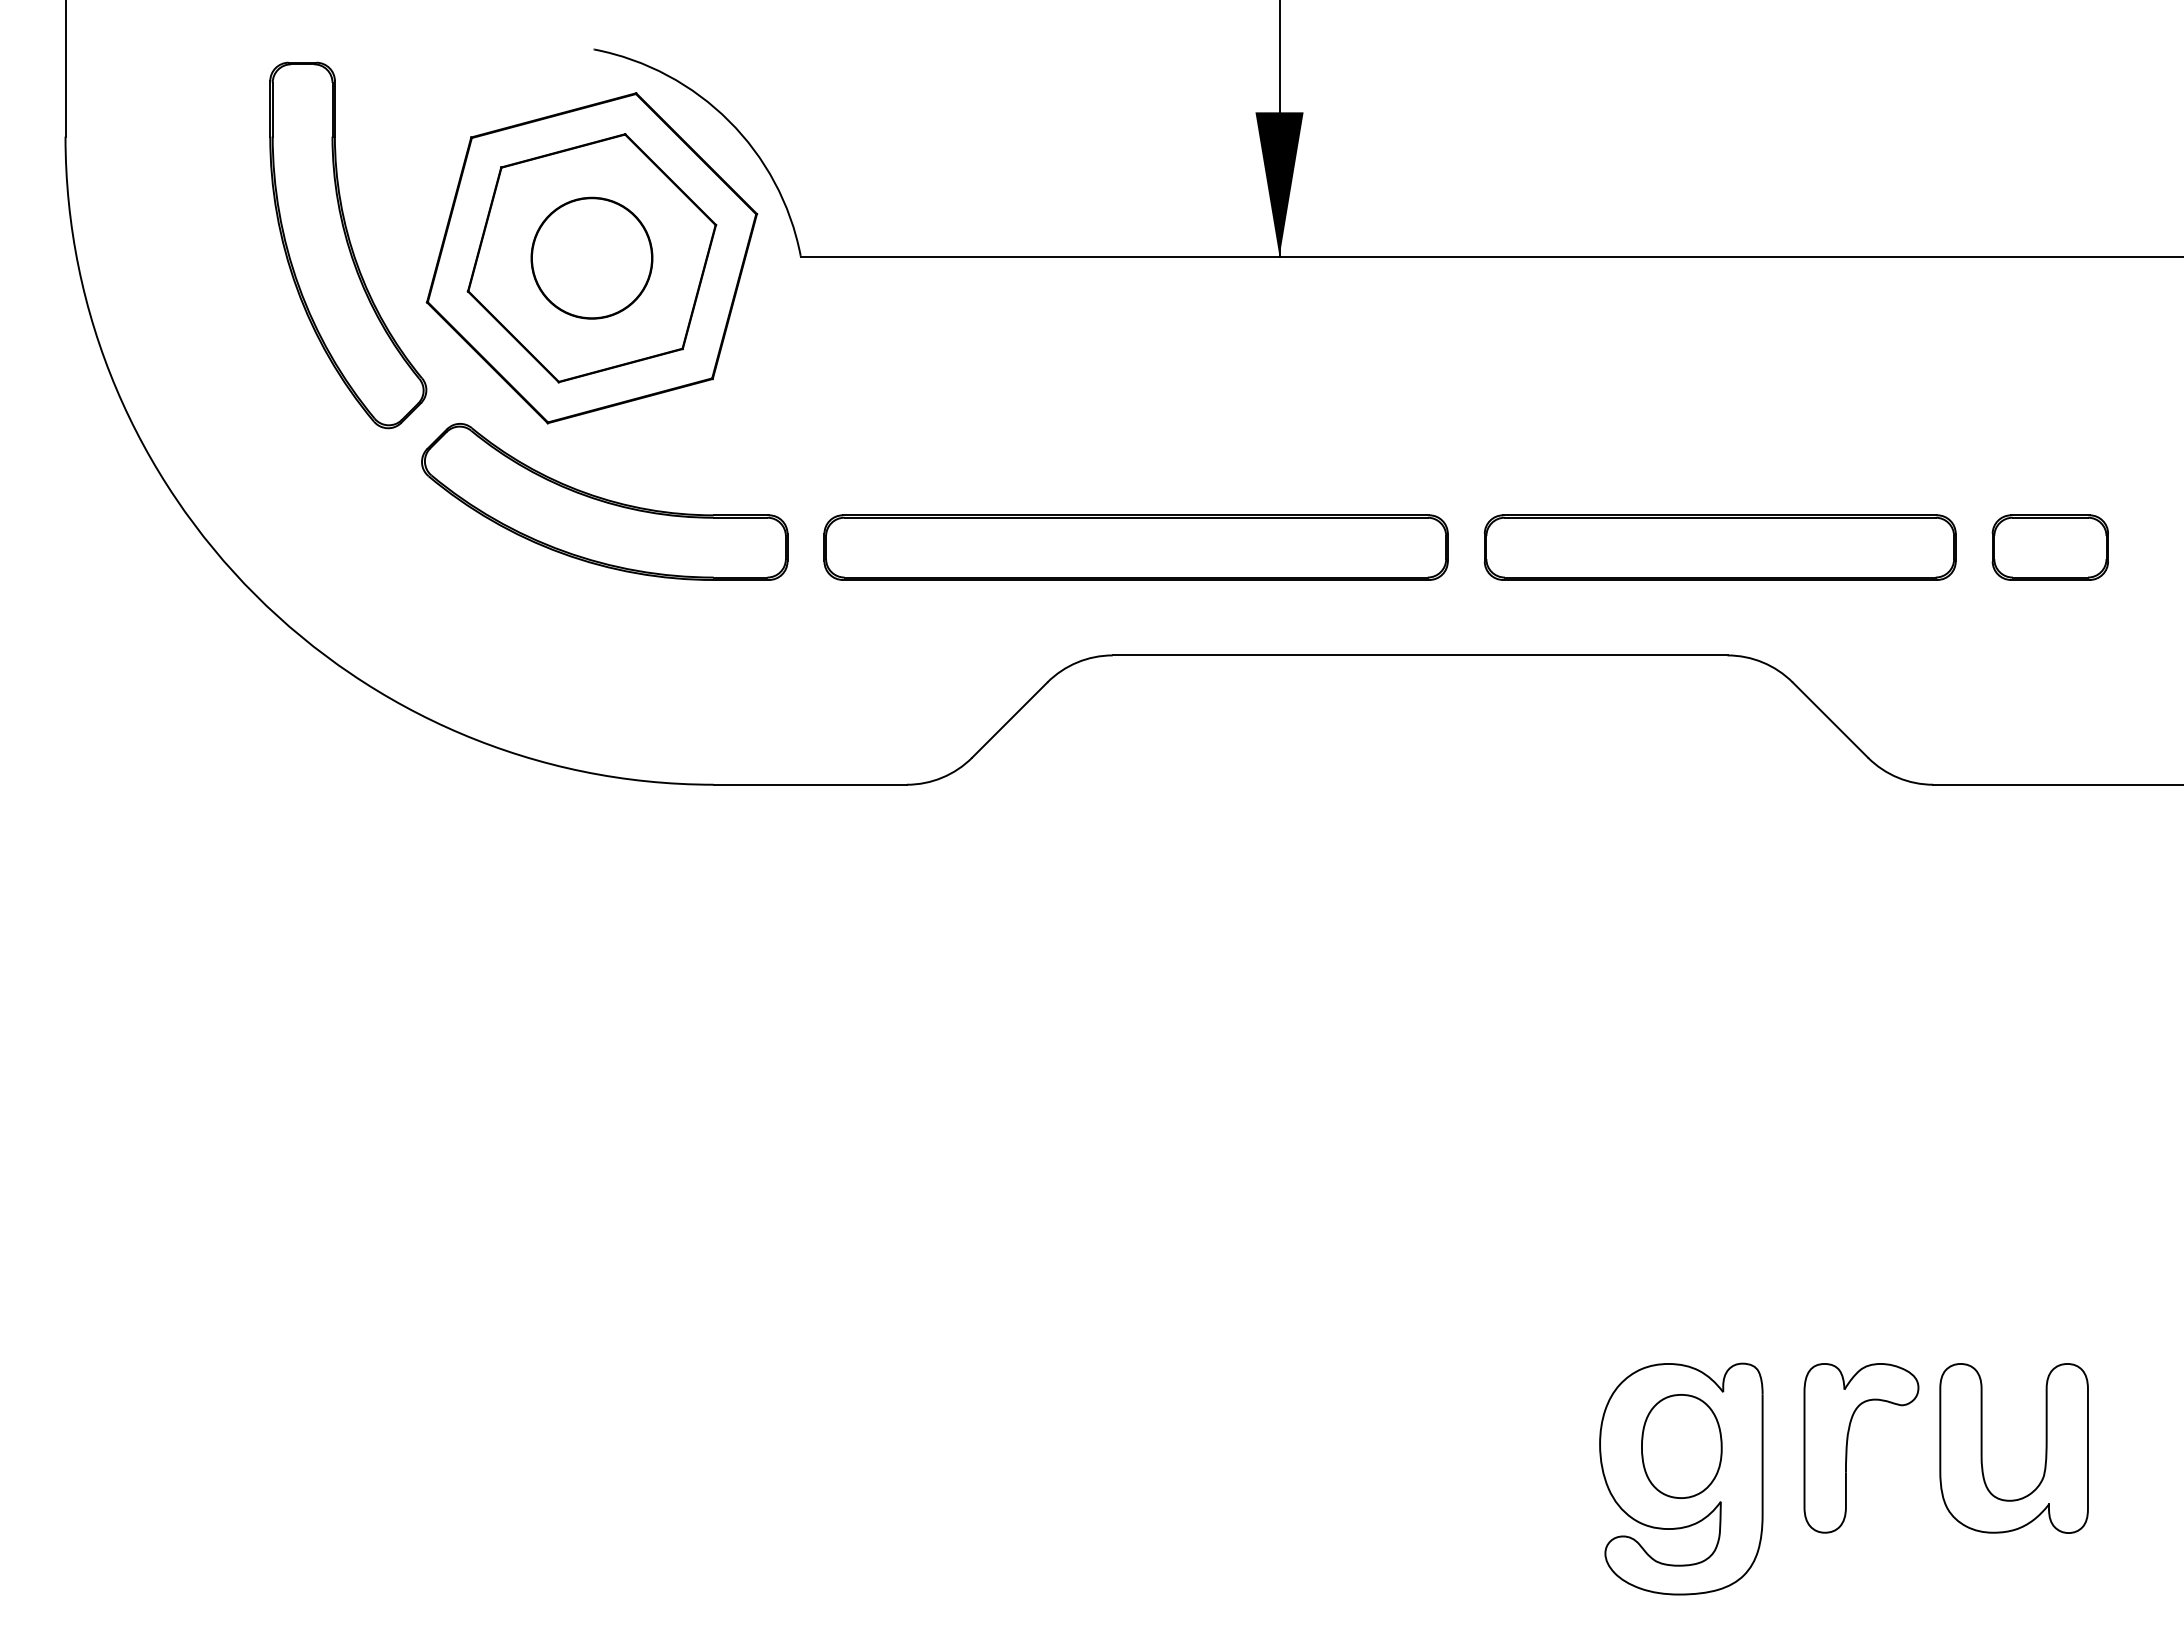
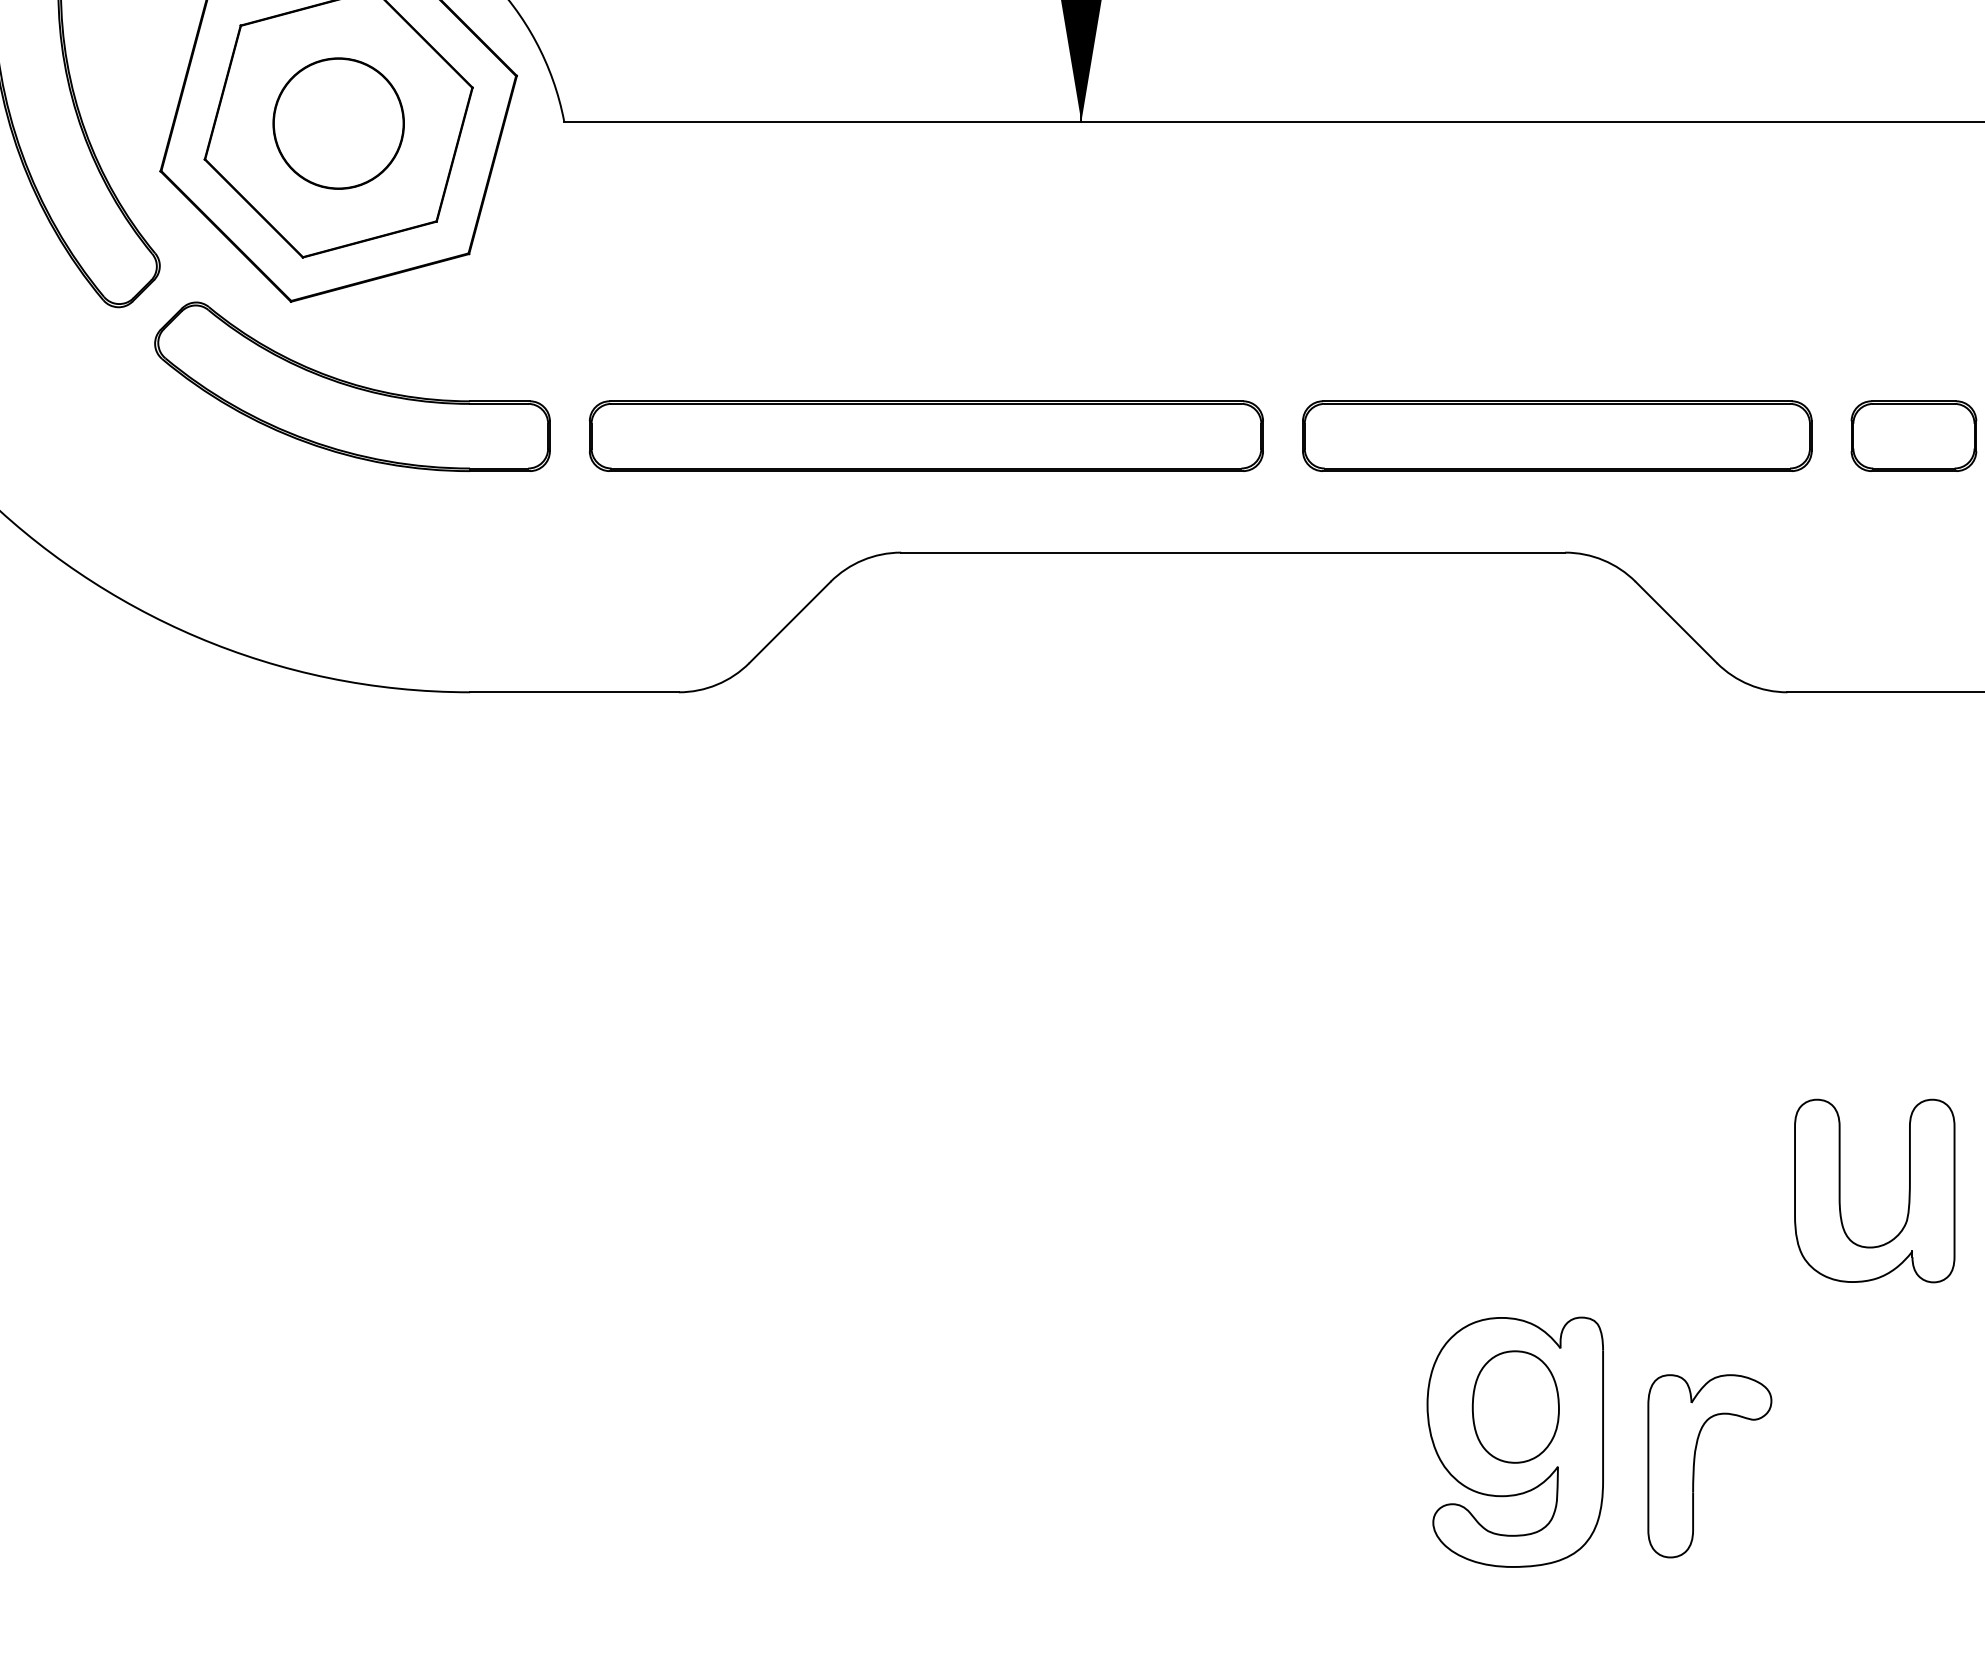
part: (1847, 1448) -> (1694, 1466), moved
part: (1982, 1448) -> (1840, 1191), moved

